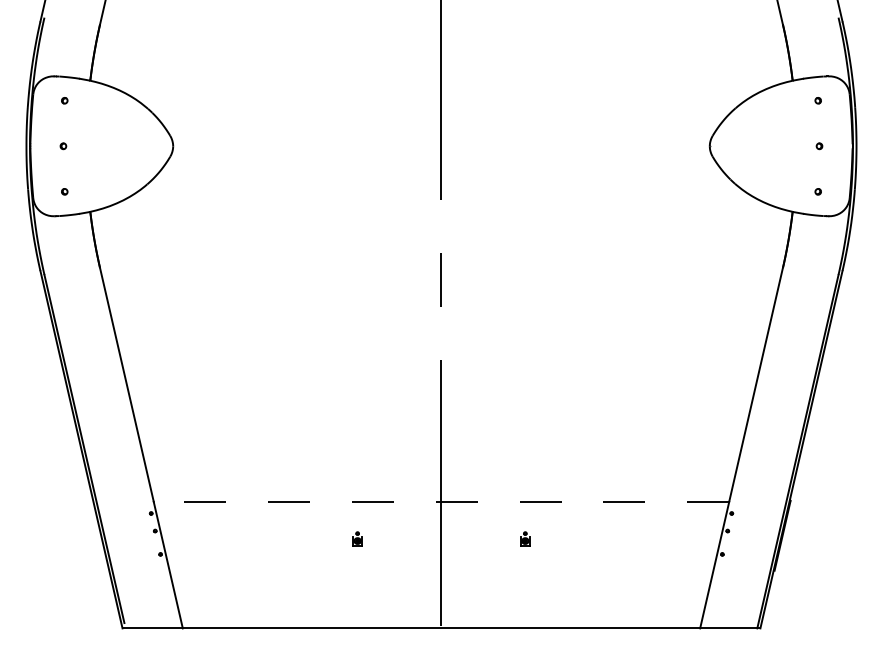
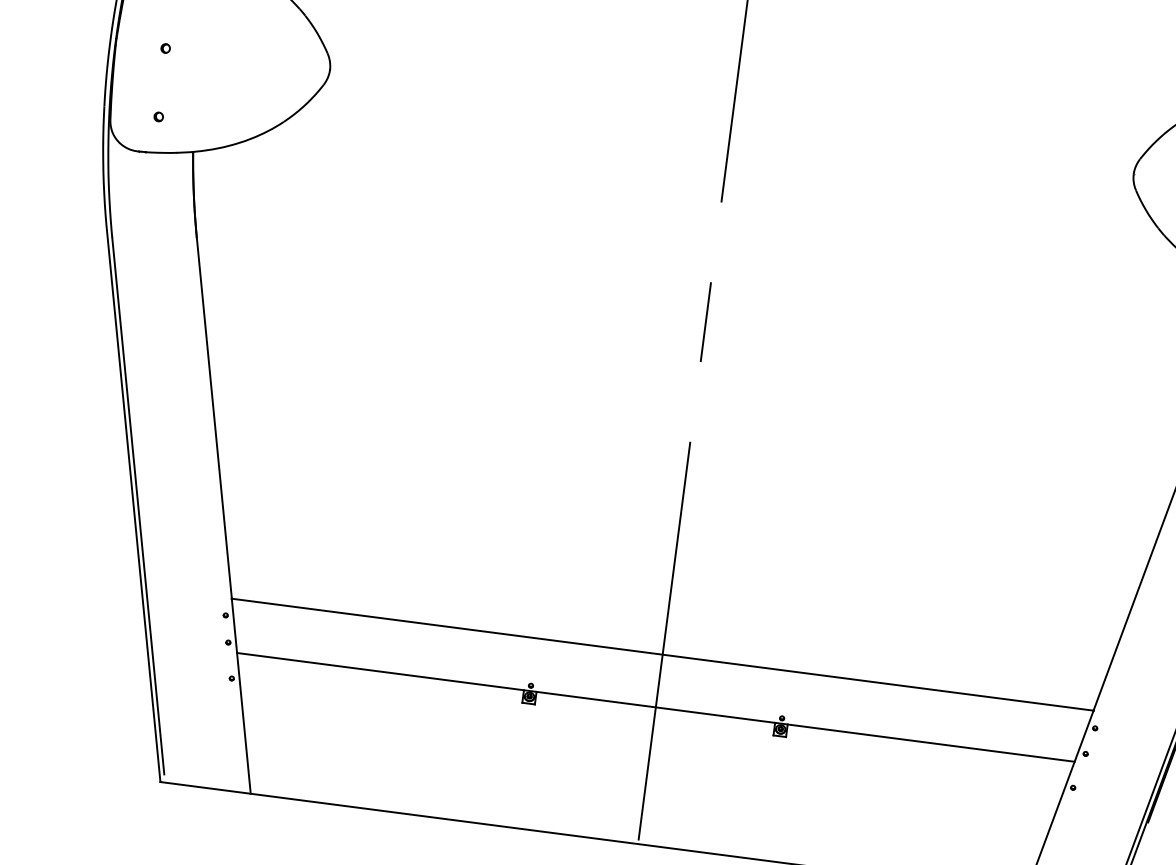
line: (441, 501) -> (662, 654), dashed -> solid
line: (441, 537) -> (655, 707), added

